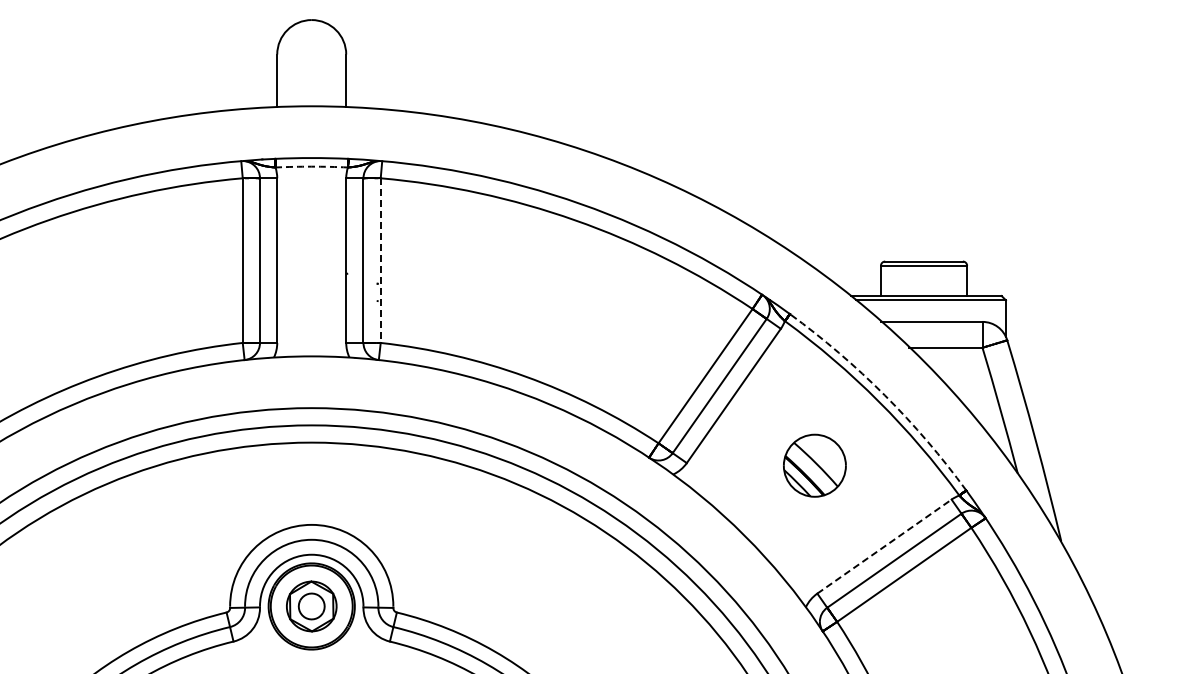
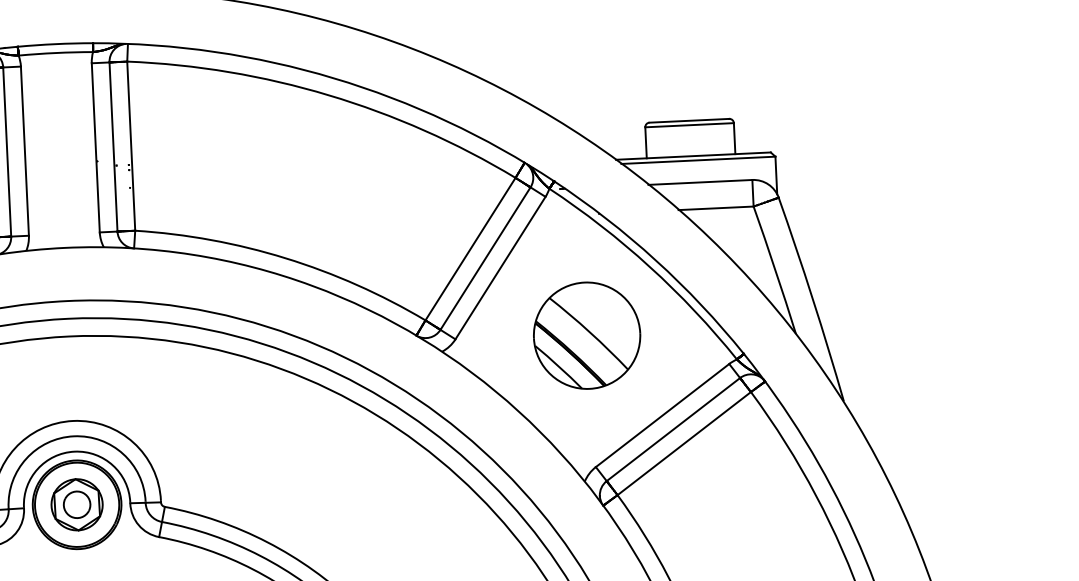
arc: (311, 166) -> (55, 52), dashed -> solid
line: (380, 261) -> (131, 147), dashed -> solid
arc: (884, 395) -> (655, 260), dashed -> solid
part: (814, 465) -> (586, 335), size x1.67
line: (884, 546) -> (662, 415), dashed -> solid

